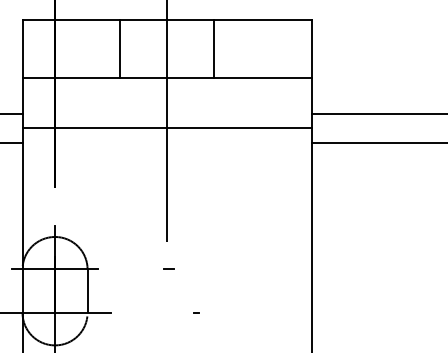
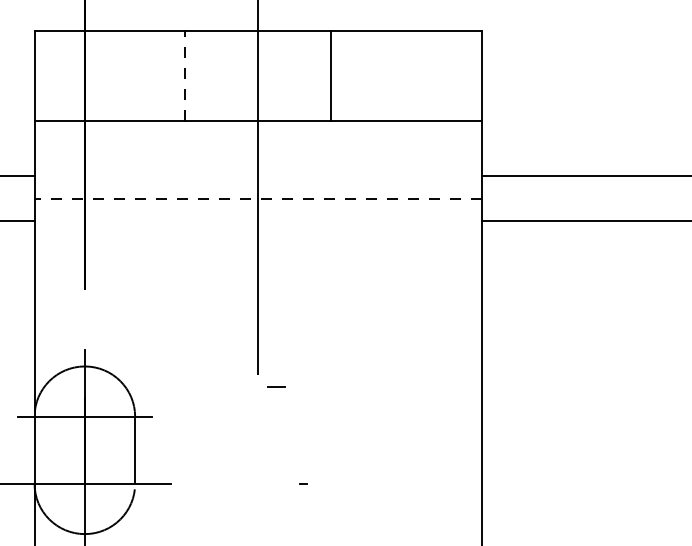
line: (120, 48) -> (186, 75), solid -> dashed
line: (167, 128) -> (258, 198), solid -> dashed
line: (168, 268) -> (275, 385), moved

